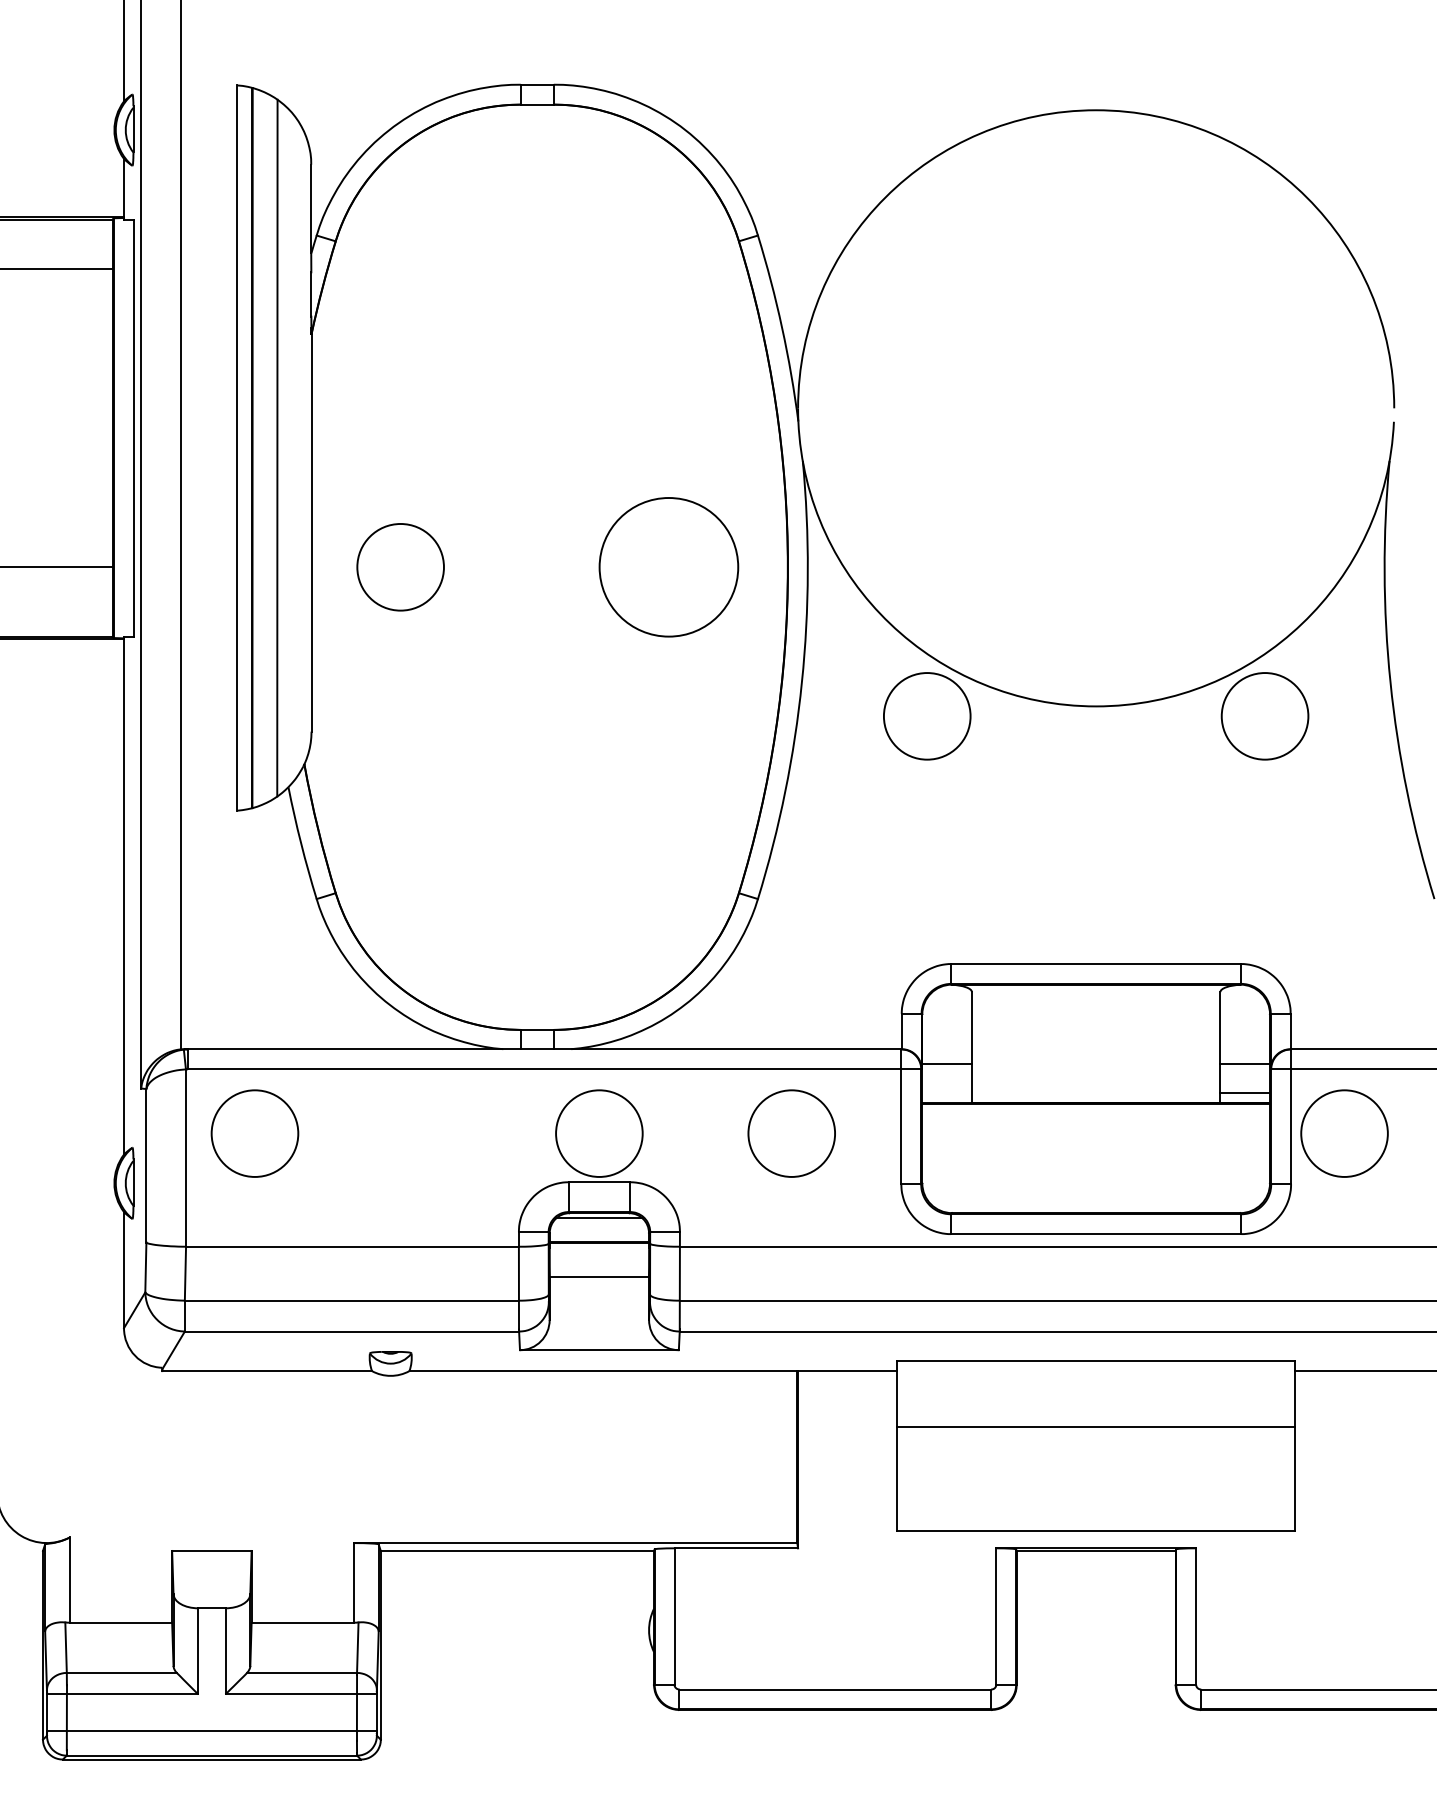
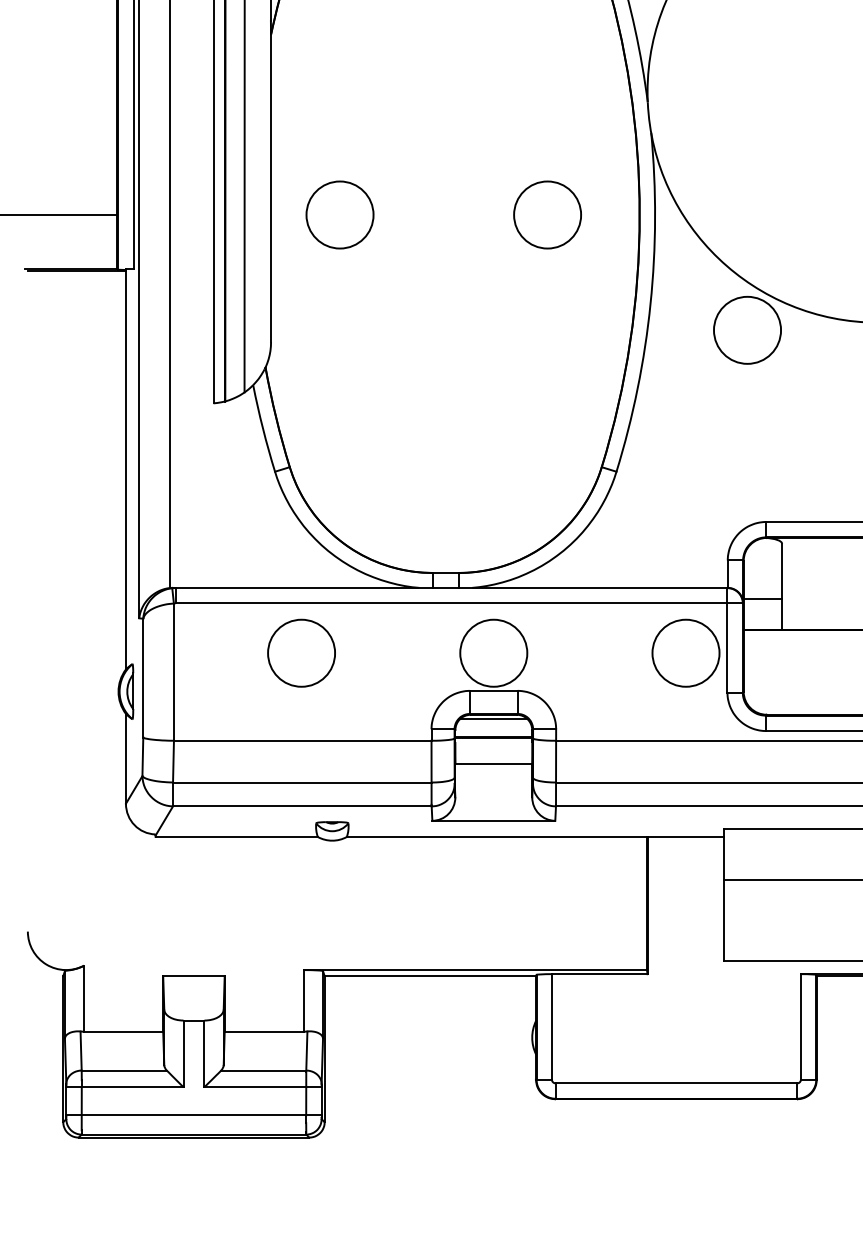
circle: (668, 567) -> (547, 215), size x0.62
circle: (254, 1133) -> (301, 653), moved
circle: (791, 1133) -> (685, 653), moved

